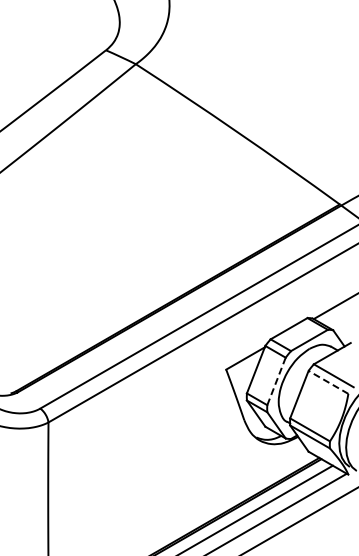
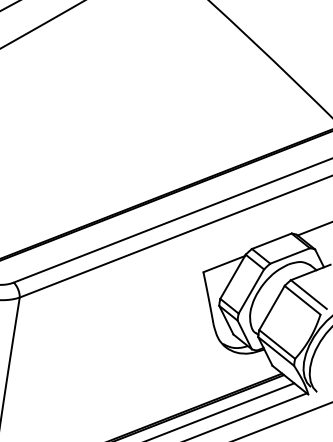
line: (276, 380) -> (251, 290), dashed -> solid
line: (328, 382) -> (302, 300), dashed -> solid

